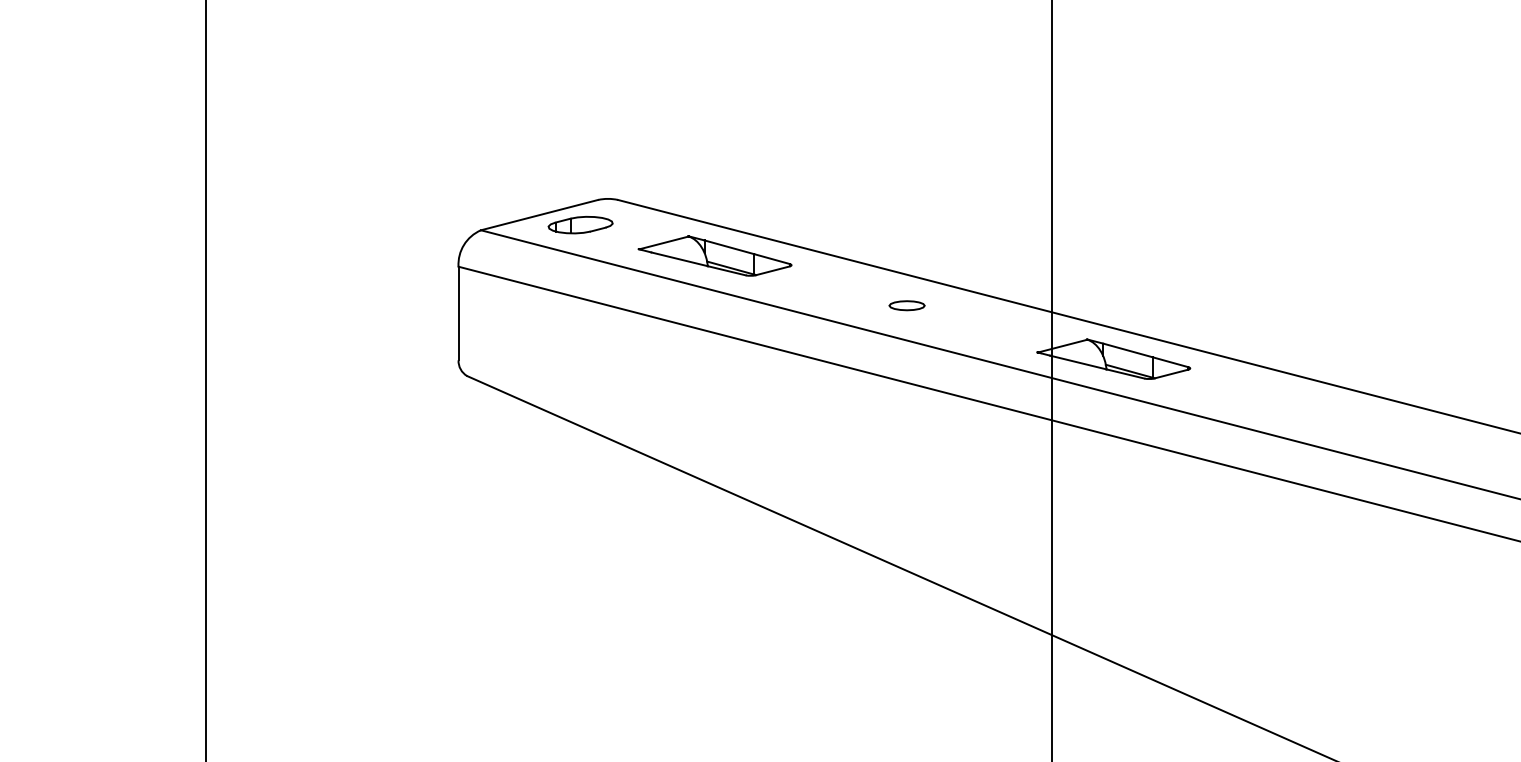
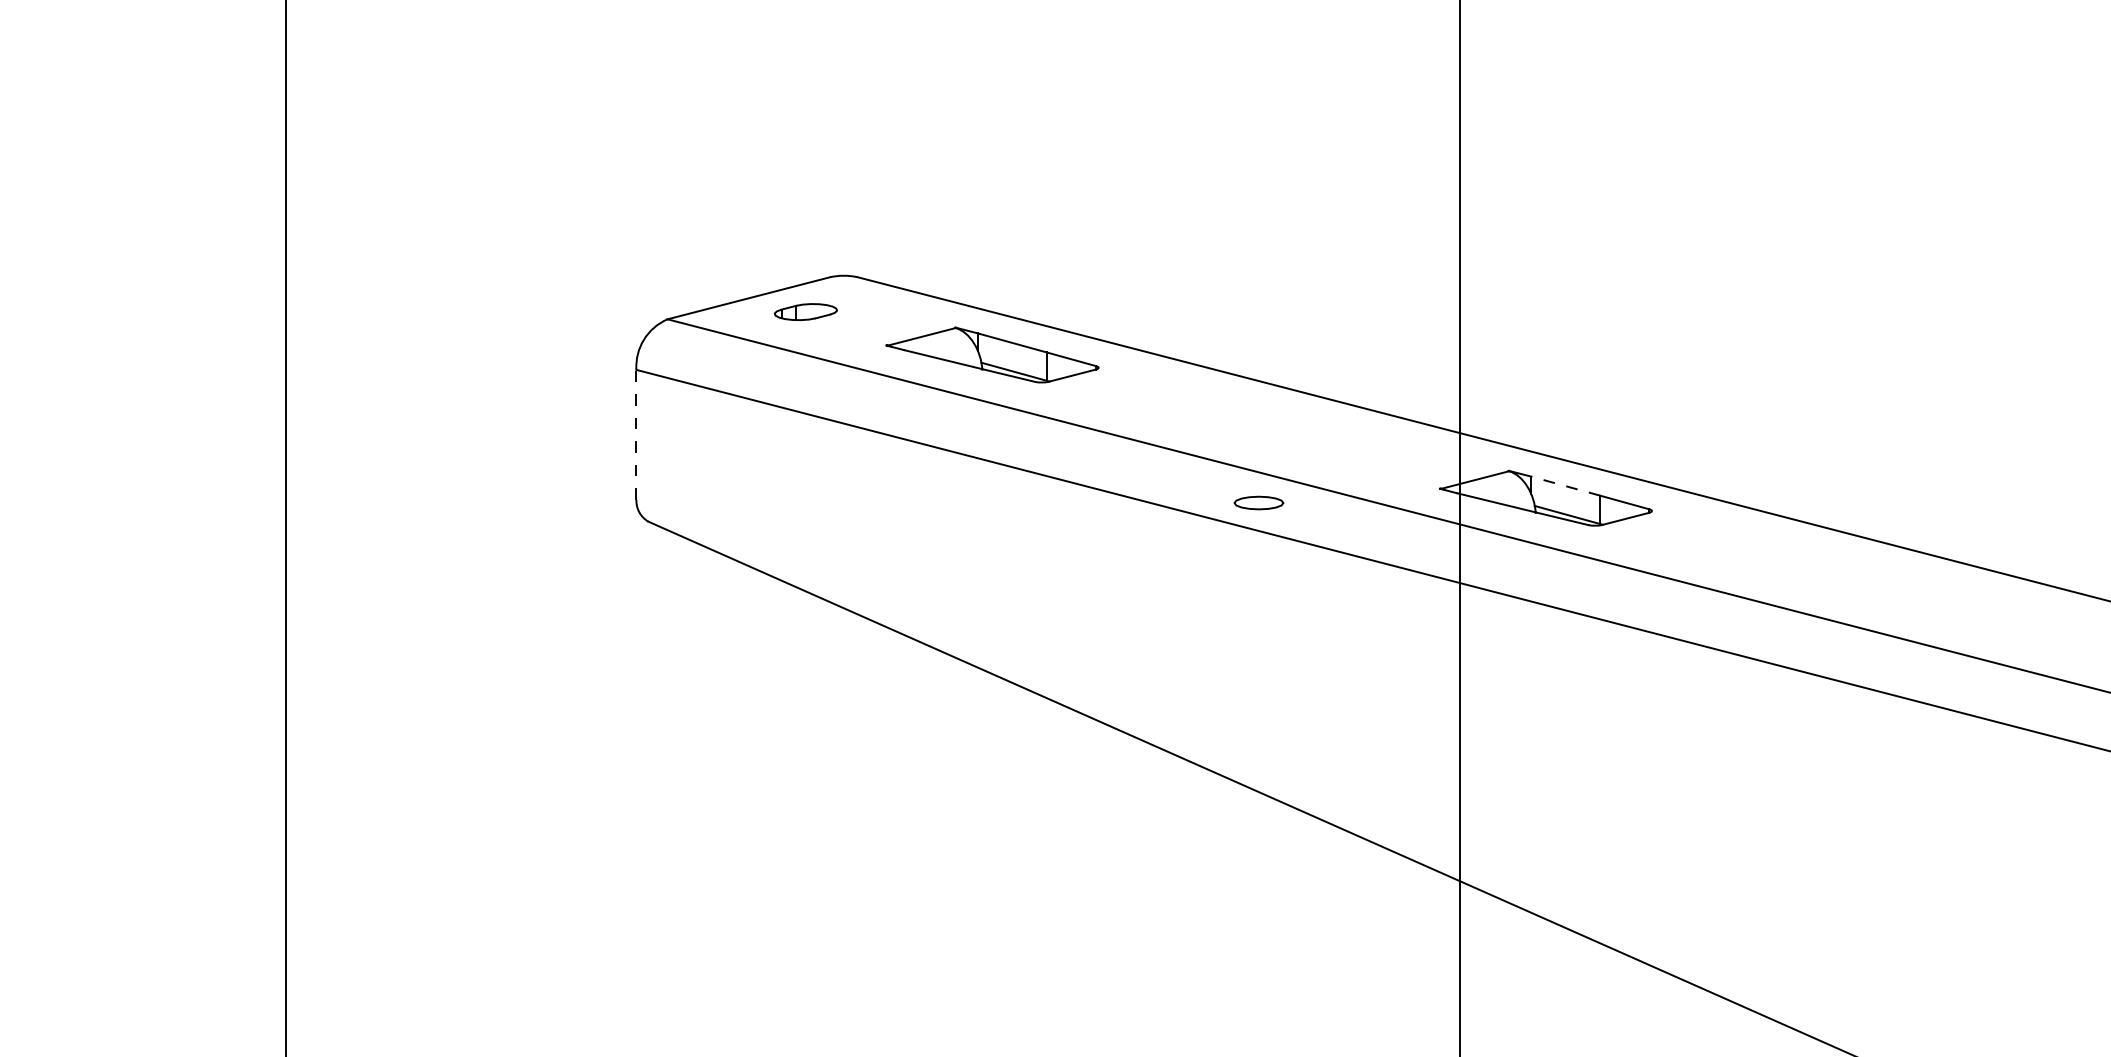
part: (580, 224) -> (805, 311), size x0.7
part: (906, 305) -> (1258, 502), moved
line: (458, 313) -> (636, 434), solid -> dashed
line: (1127, 350) -> (1565, 486), solid -> dashed

